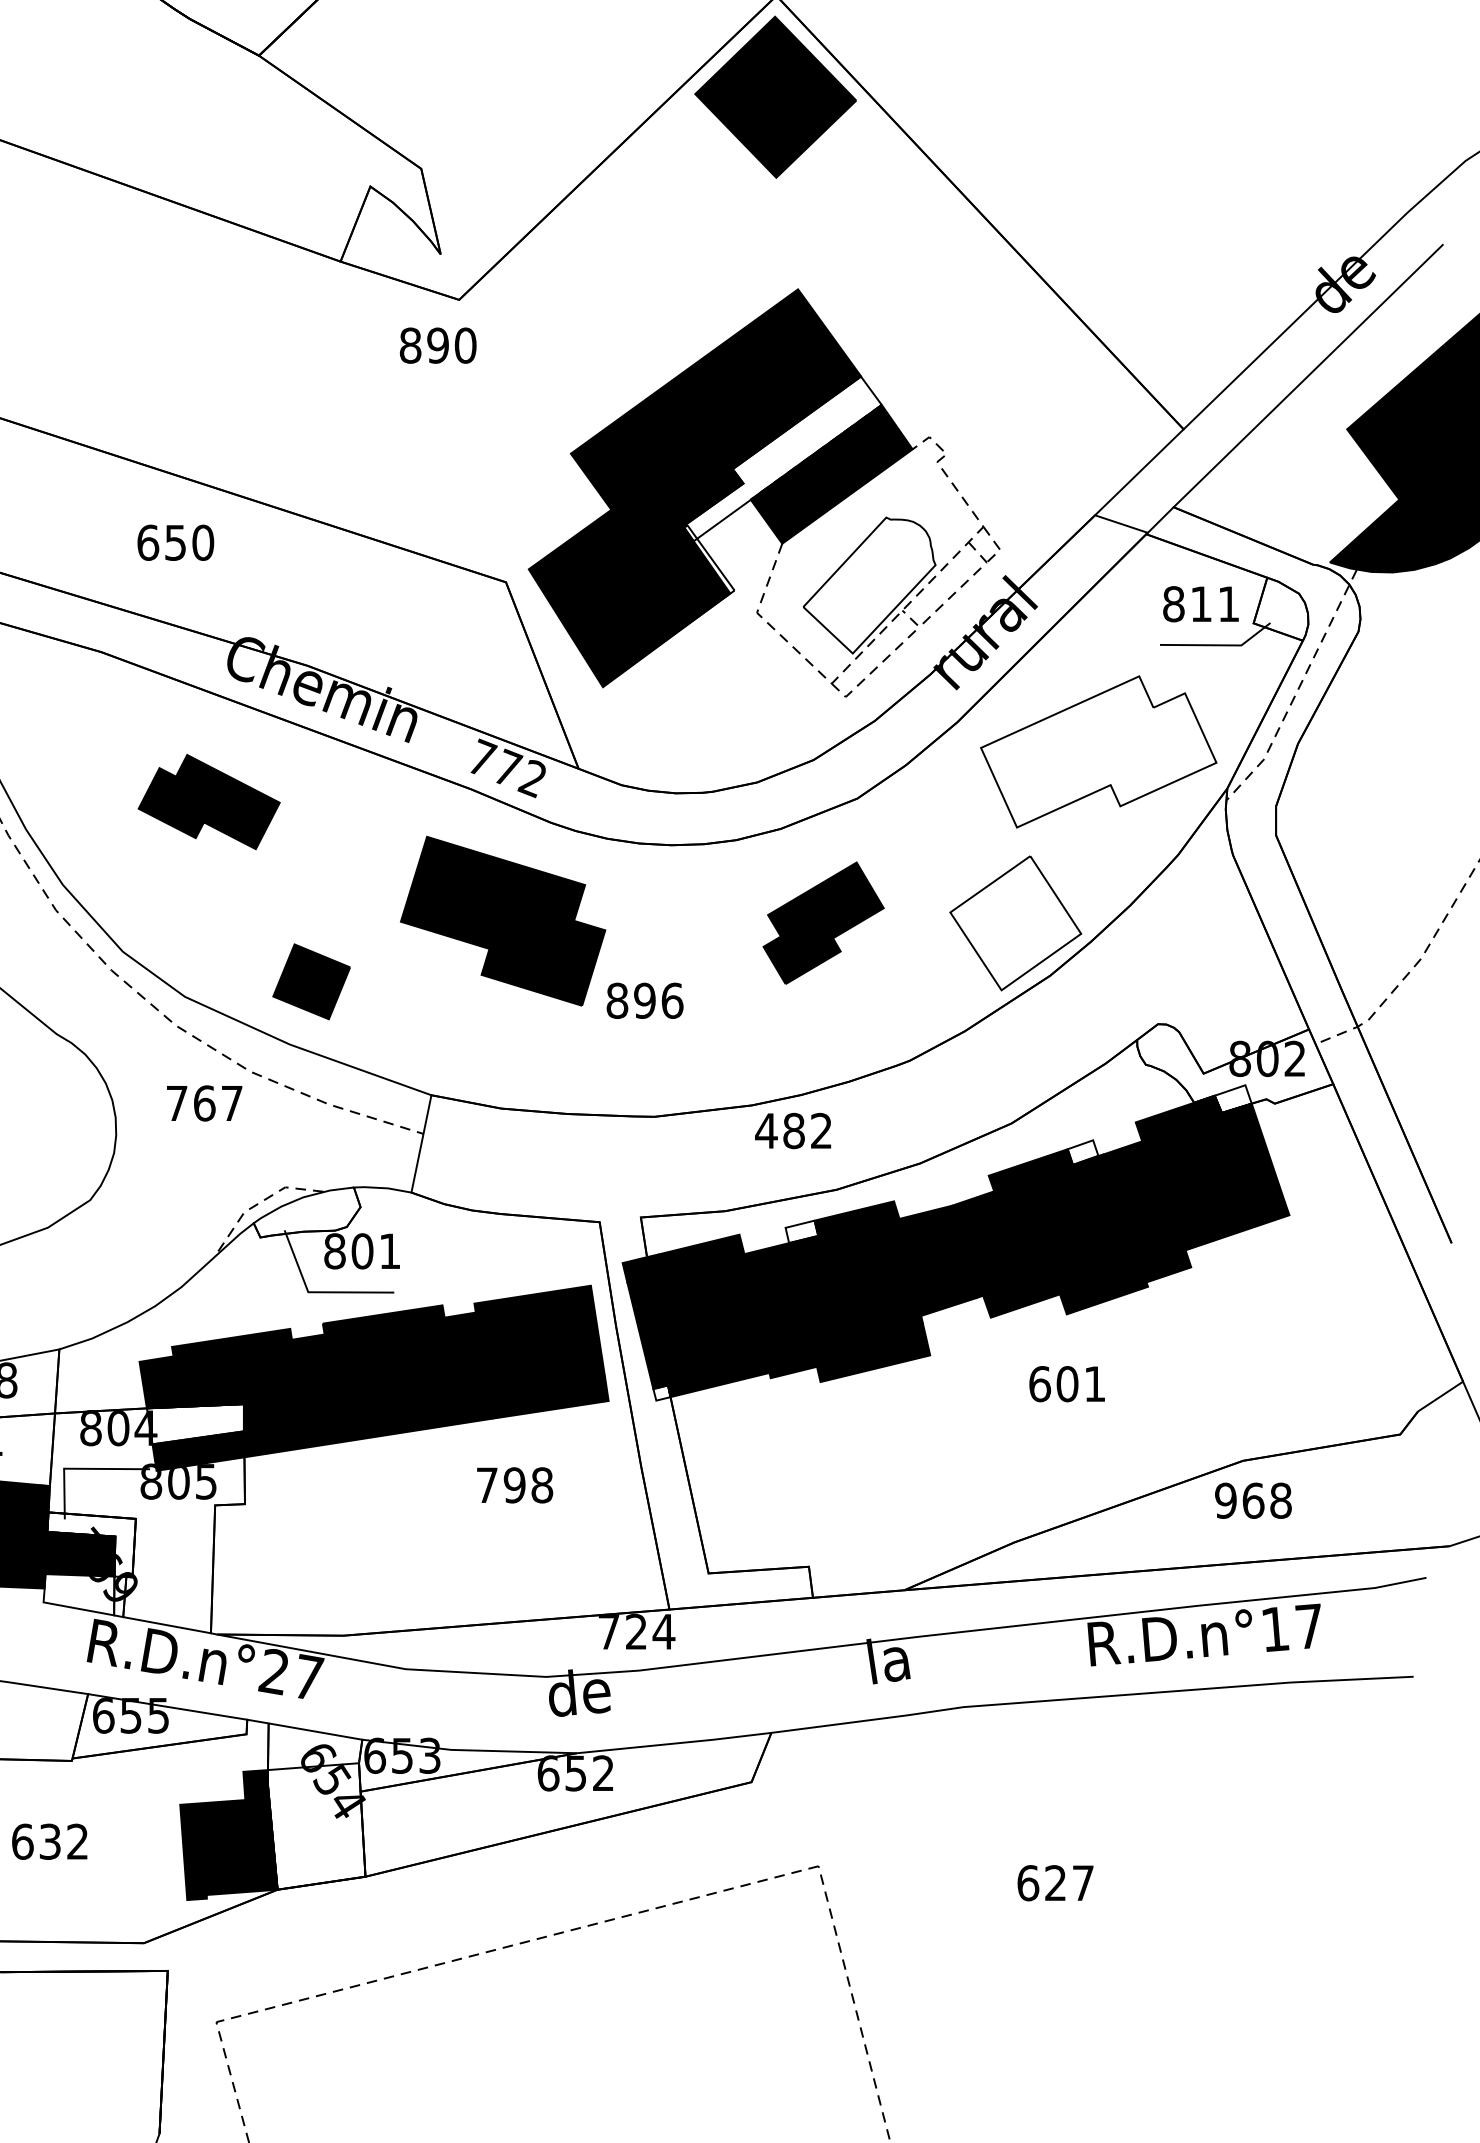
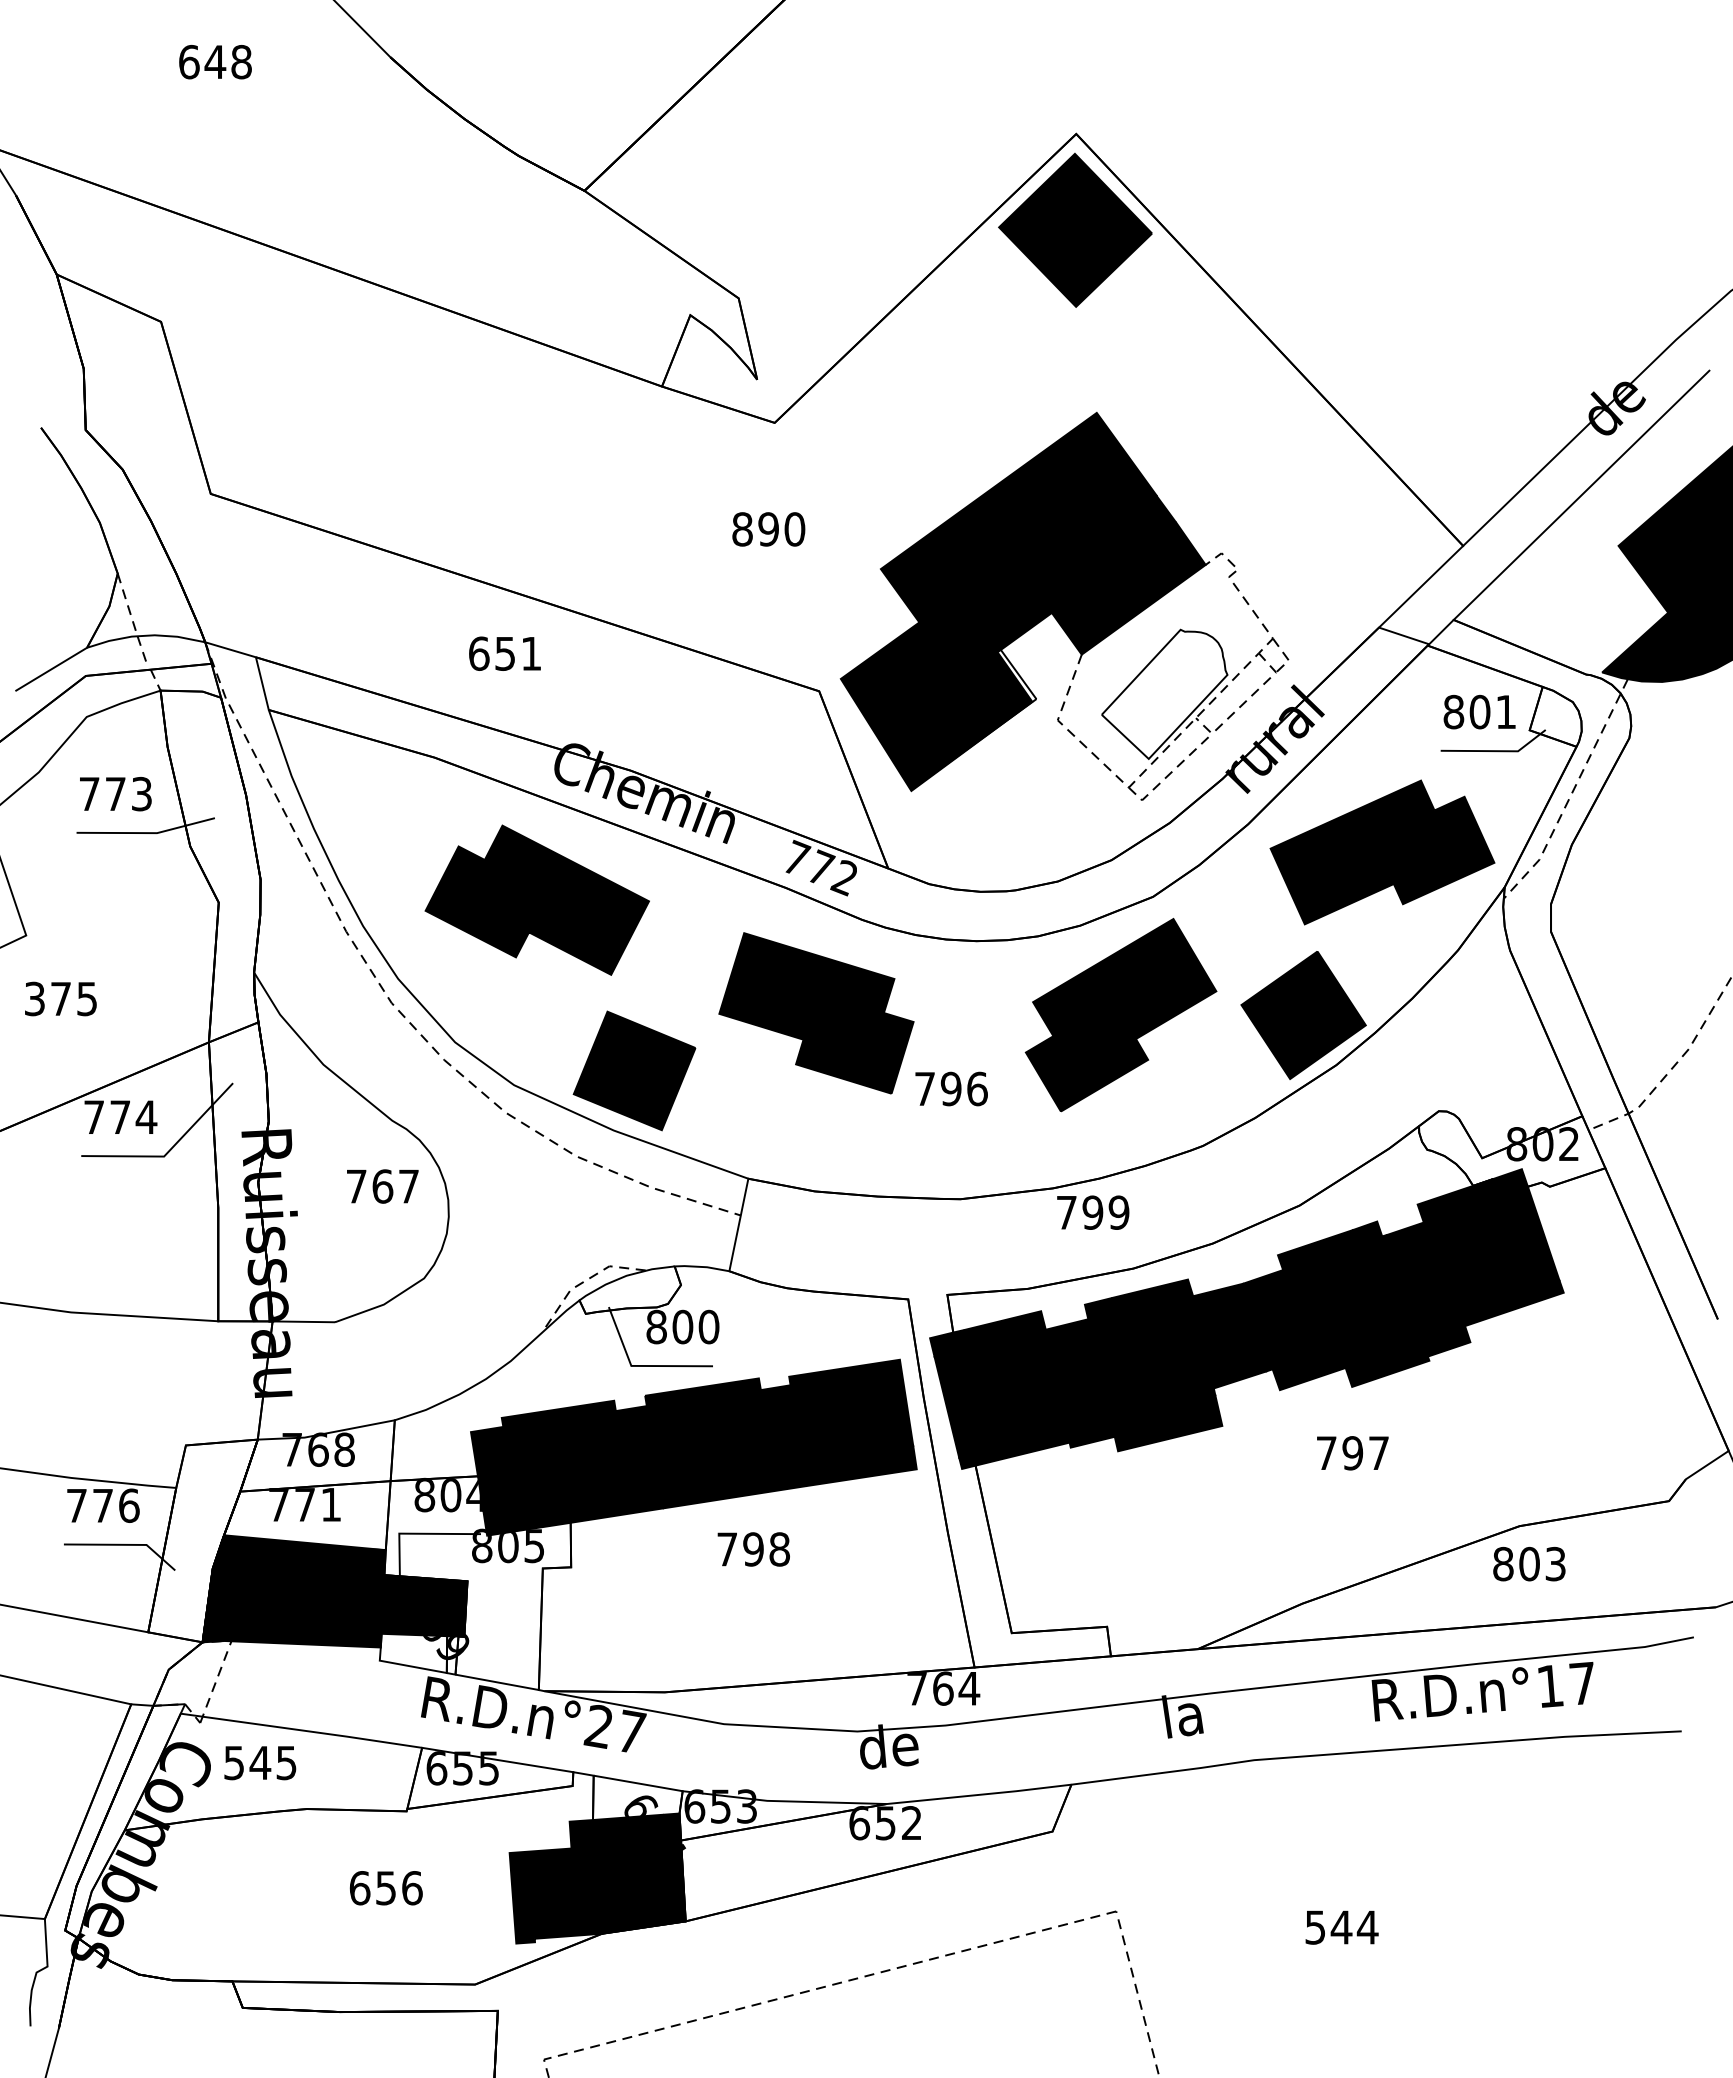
text: (437, 345) -> (768, 529), moved
fill: (781, 458) -> (1081, 573), added
text: (203, 542) -> (531, 653), 650 -> 651
text: (1200, 603) -> (1479, 711), 811 -> 801
fill: (1098, 751) -> (1382, 852), added
part: (208, 801) -> (536, 899), size x1.67
part: (823, 923) -> (1120, 1015), size x1.67
fill: (1015, 923) -> (1303, 1015), added
part: (311, 981) -> (634, 1070), size x1.67
text: (616, 1000) -> (924, 1088), 896 -> 796
fill: (1232, 1099) -> (1509, 1182), added
text: (204, 1103) -> (382, 1186), moved
text: (793, 1130) -> (1092, 1212), 482 -> 799
fill: (1082, 1151) -> (1367, 1232), added
fill: (800, 1231) -> (1099, 1308), added
text: (389, 1250) -> (708, 1326), 801 -> 800
text: (1067, 1384) -> (1352, 1453), 601 -> 797
fill: (662, 1392) -> (967, 1461), added
fill: (194, 1424) -> (523, 1491), added
text: (514, 1485) -> (753, 1549), moved
text: (1253, 1500) -> (1529, 1563), 968 -> 803
fill: (91, 1544) -> (425, 1605), added
text: (636, 1631) -> (943, 1688), 724 -> 764
fill: (315, 1826) -> (638, 1873), added
text: (64, 1842) -> (399, 1888), 632 -> 656
text: (1055, 1883) -> (1341, 1927), 627 -> 544

